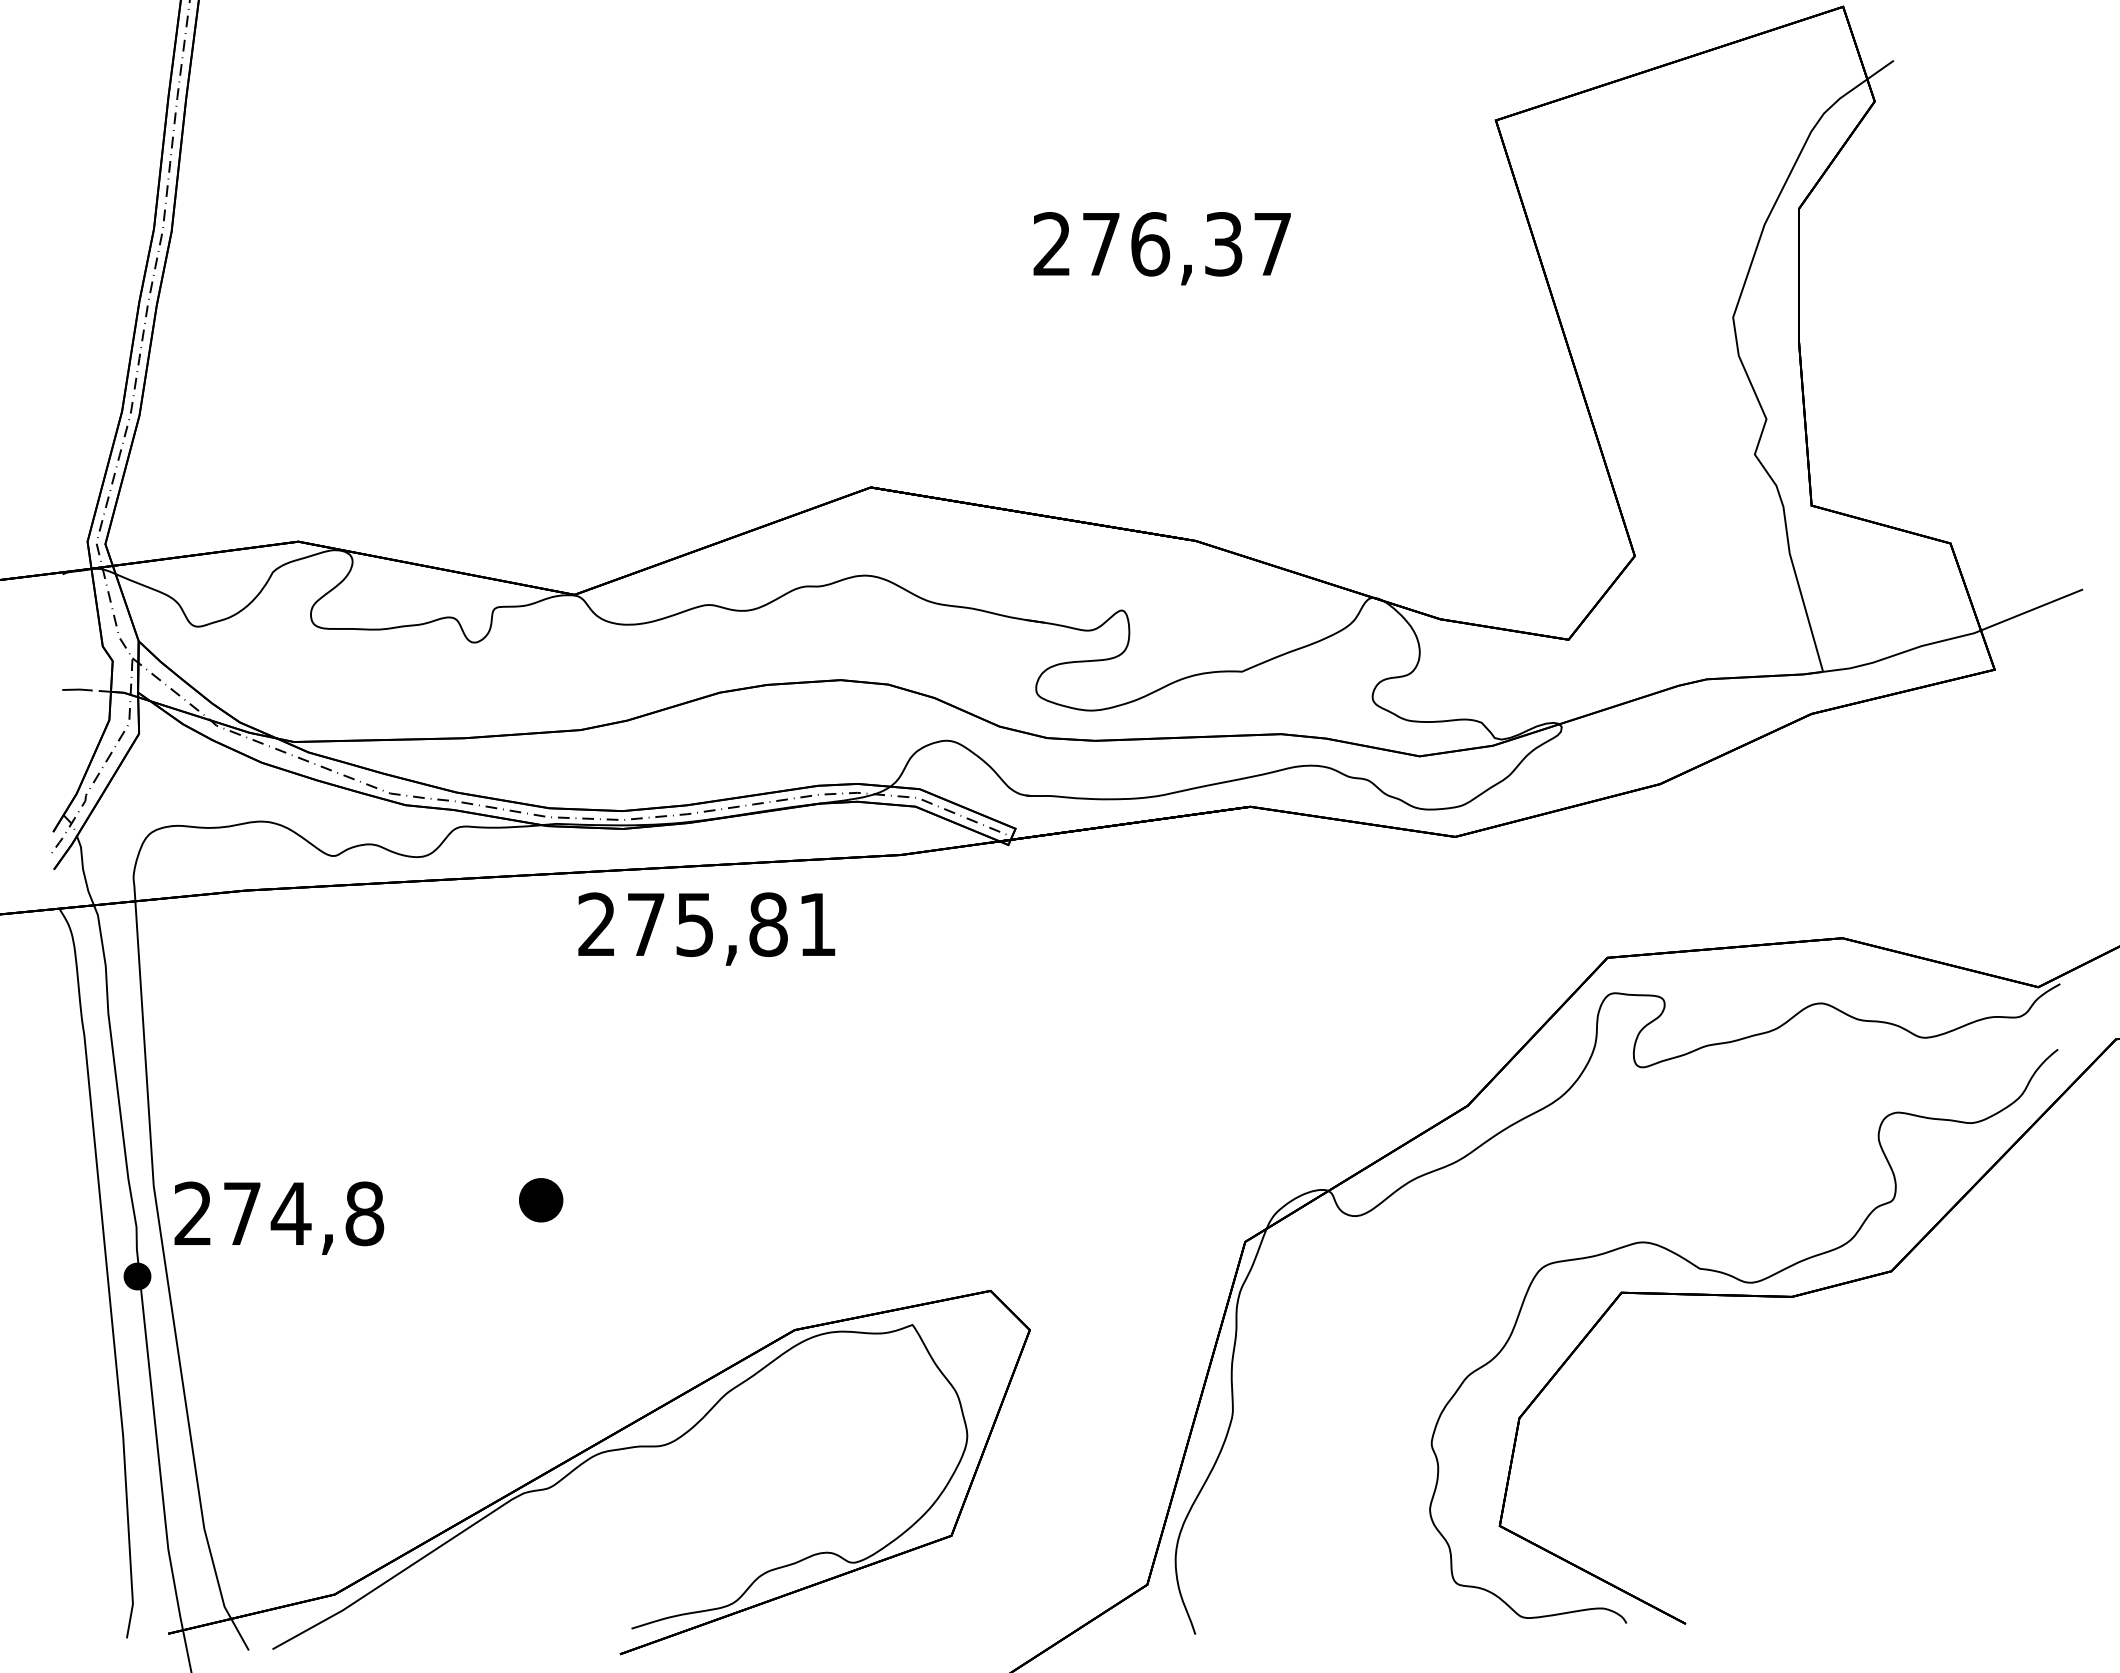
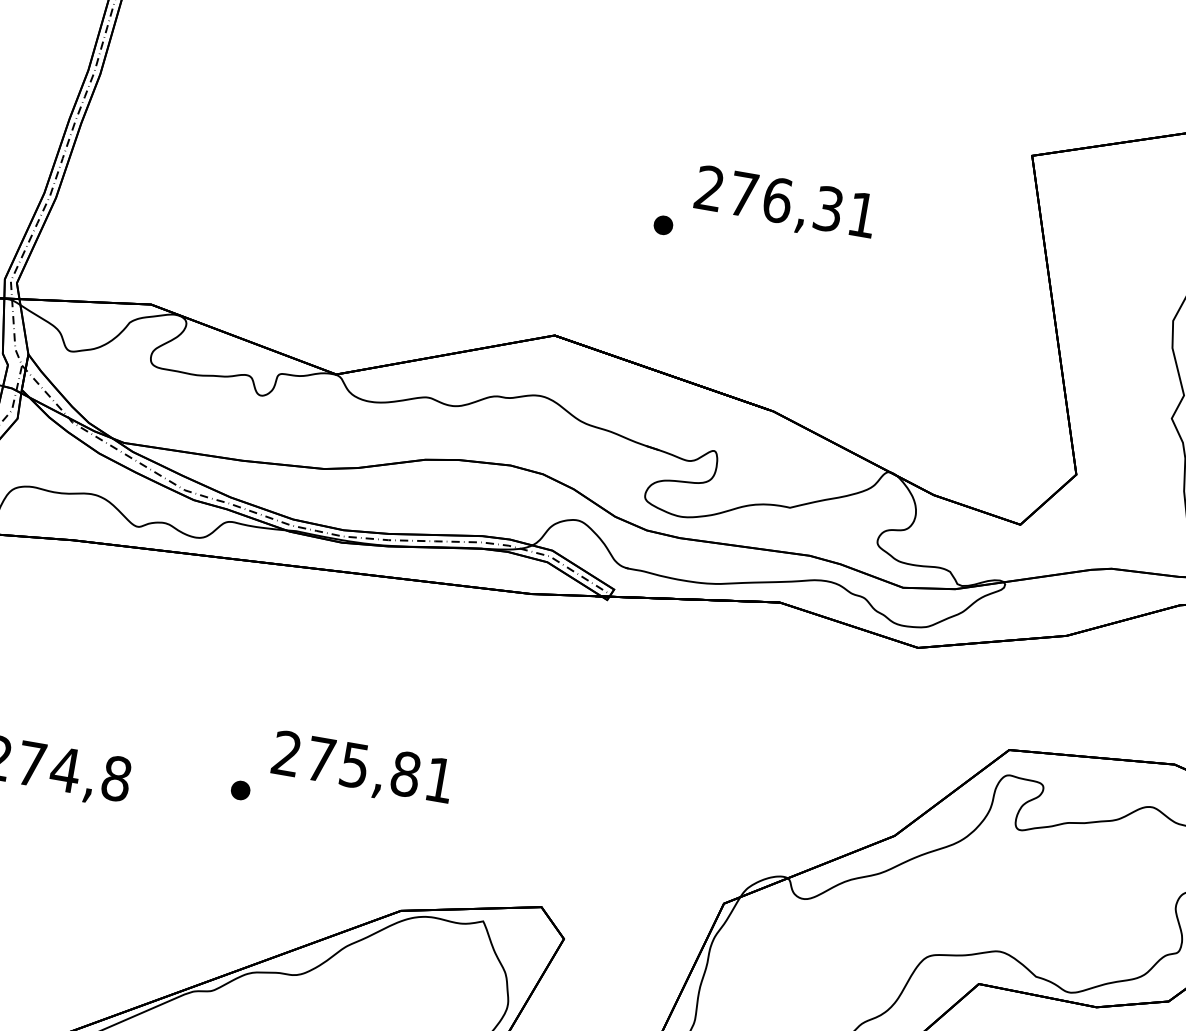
text: (1272, 244) -> (862, 215), 276,37 -> 276,31
part: (996, 306) -> (663, 225), added
text: (706, 928) -> (362, 769), moved
part: (541, 1200) -> (240, 790), size x0.62

